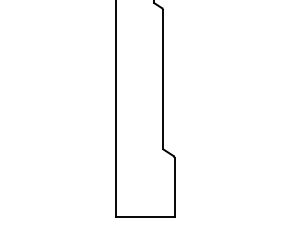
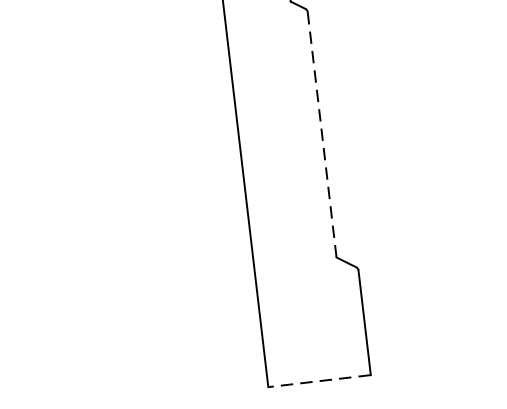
line: (163, 79) -> (322, 134), solid -> dashed
line: (145, 217) -> (319, 381), solid -> dashed

